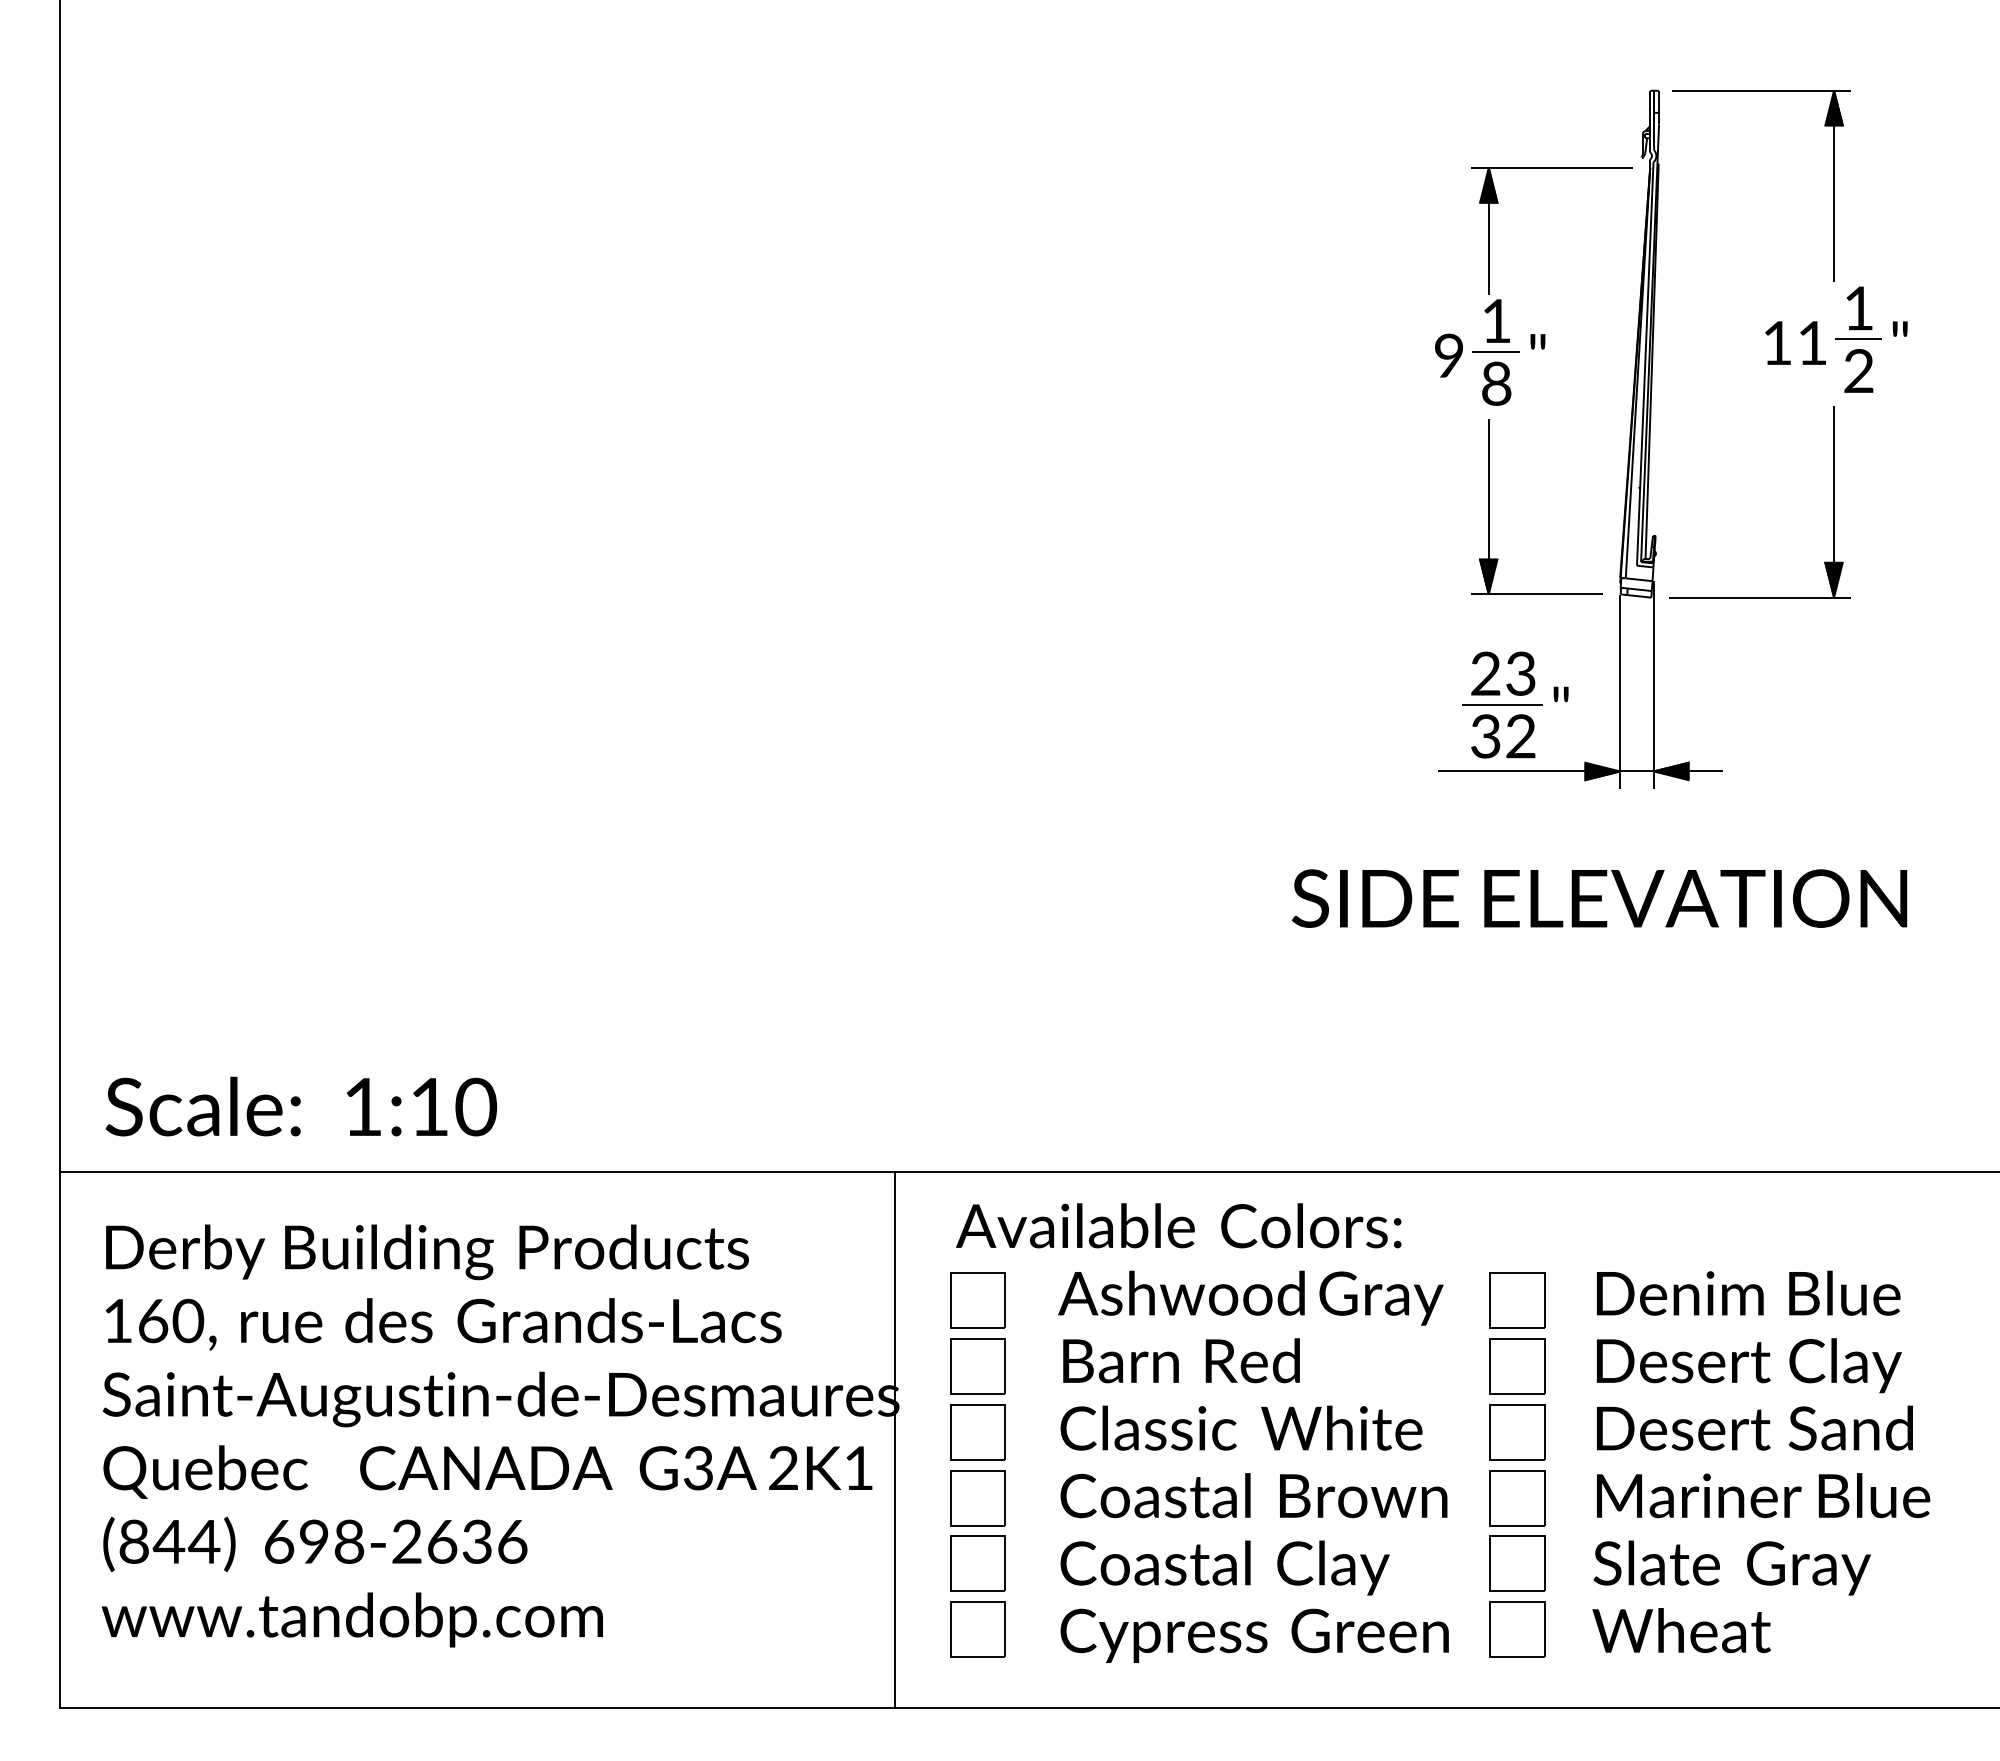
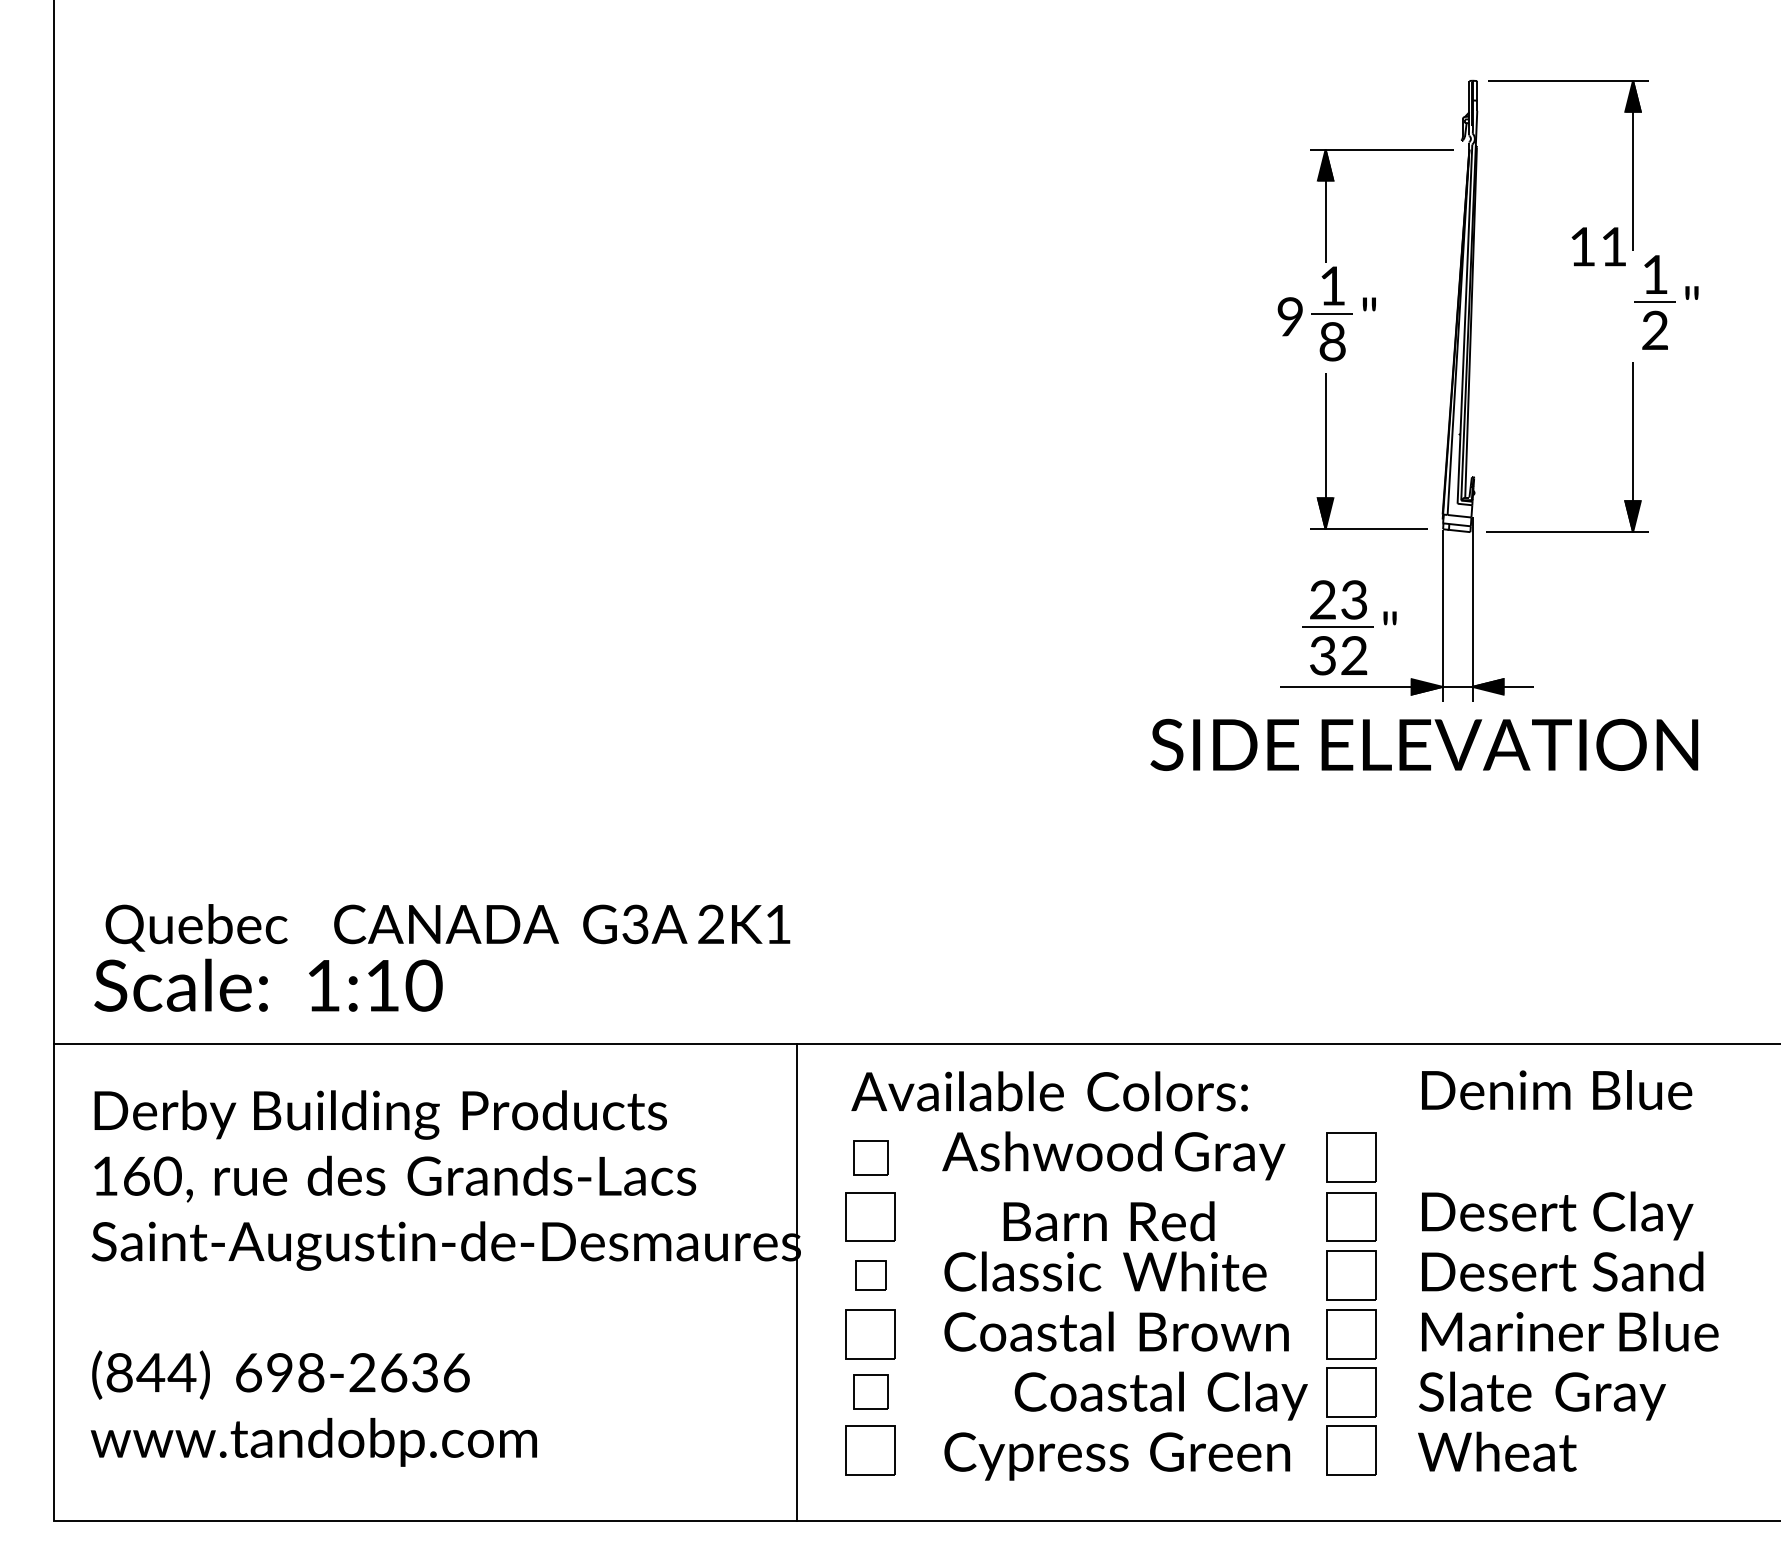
text: (1795, 342) -> (1598, 246), moved
text: (1599, 898) -> (1424, 744), moved
text: (1748, 1292) -> (1556, 1089), moved
part: (977, 1300) -> (870, 1157), size x0.7
text: (1181, 1360) -> (1109, 1221), moved
part: (977, 1432) -> (870, 1275), size x0.6
text: (487, 1471) -> (447, 927), moved
part: (977, 1563) -> (870, 1392), size x0.7
text: (1224, 1567) -> (1160, 1395), moved

